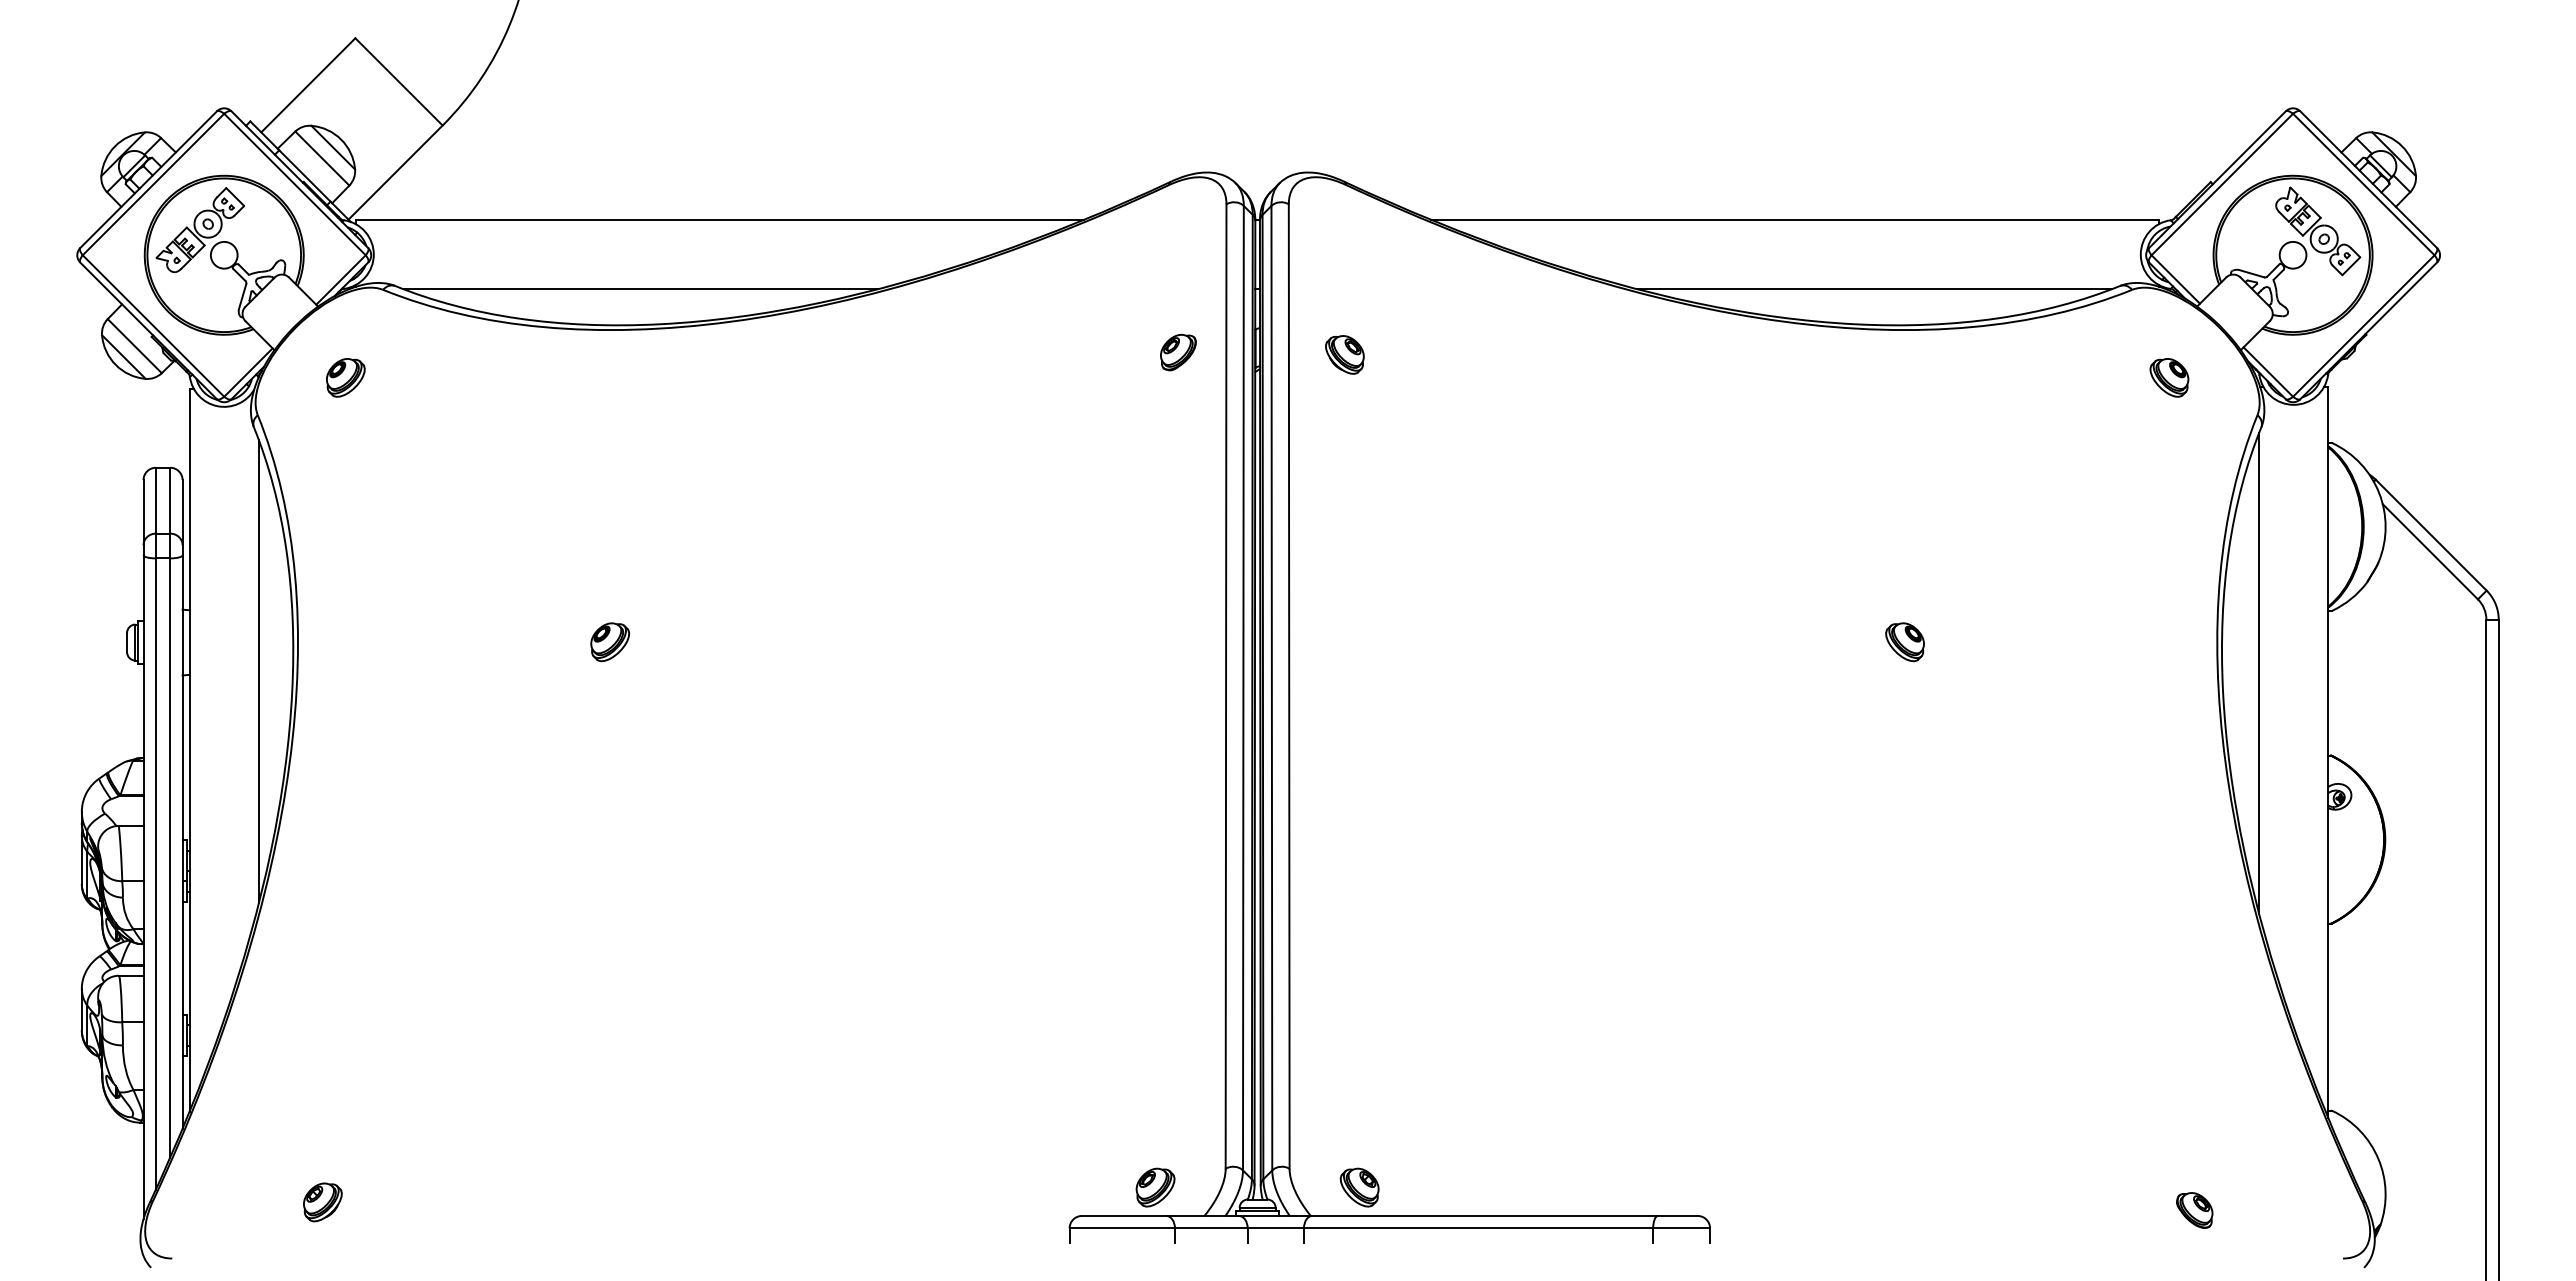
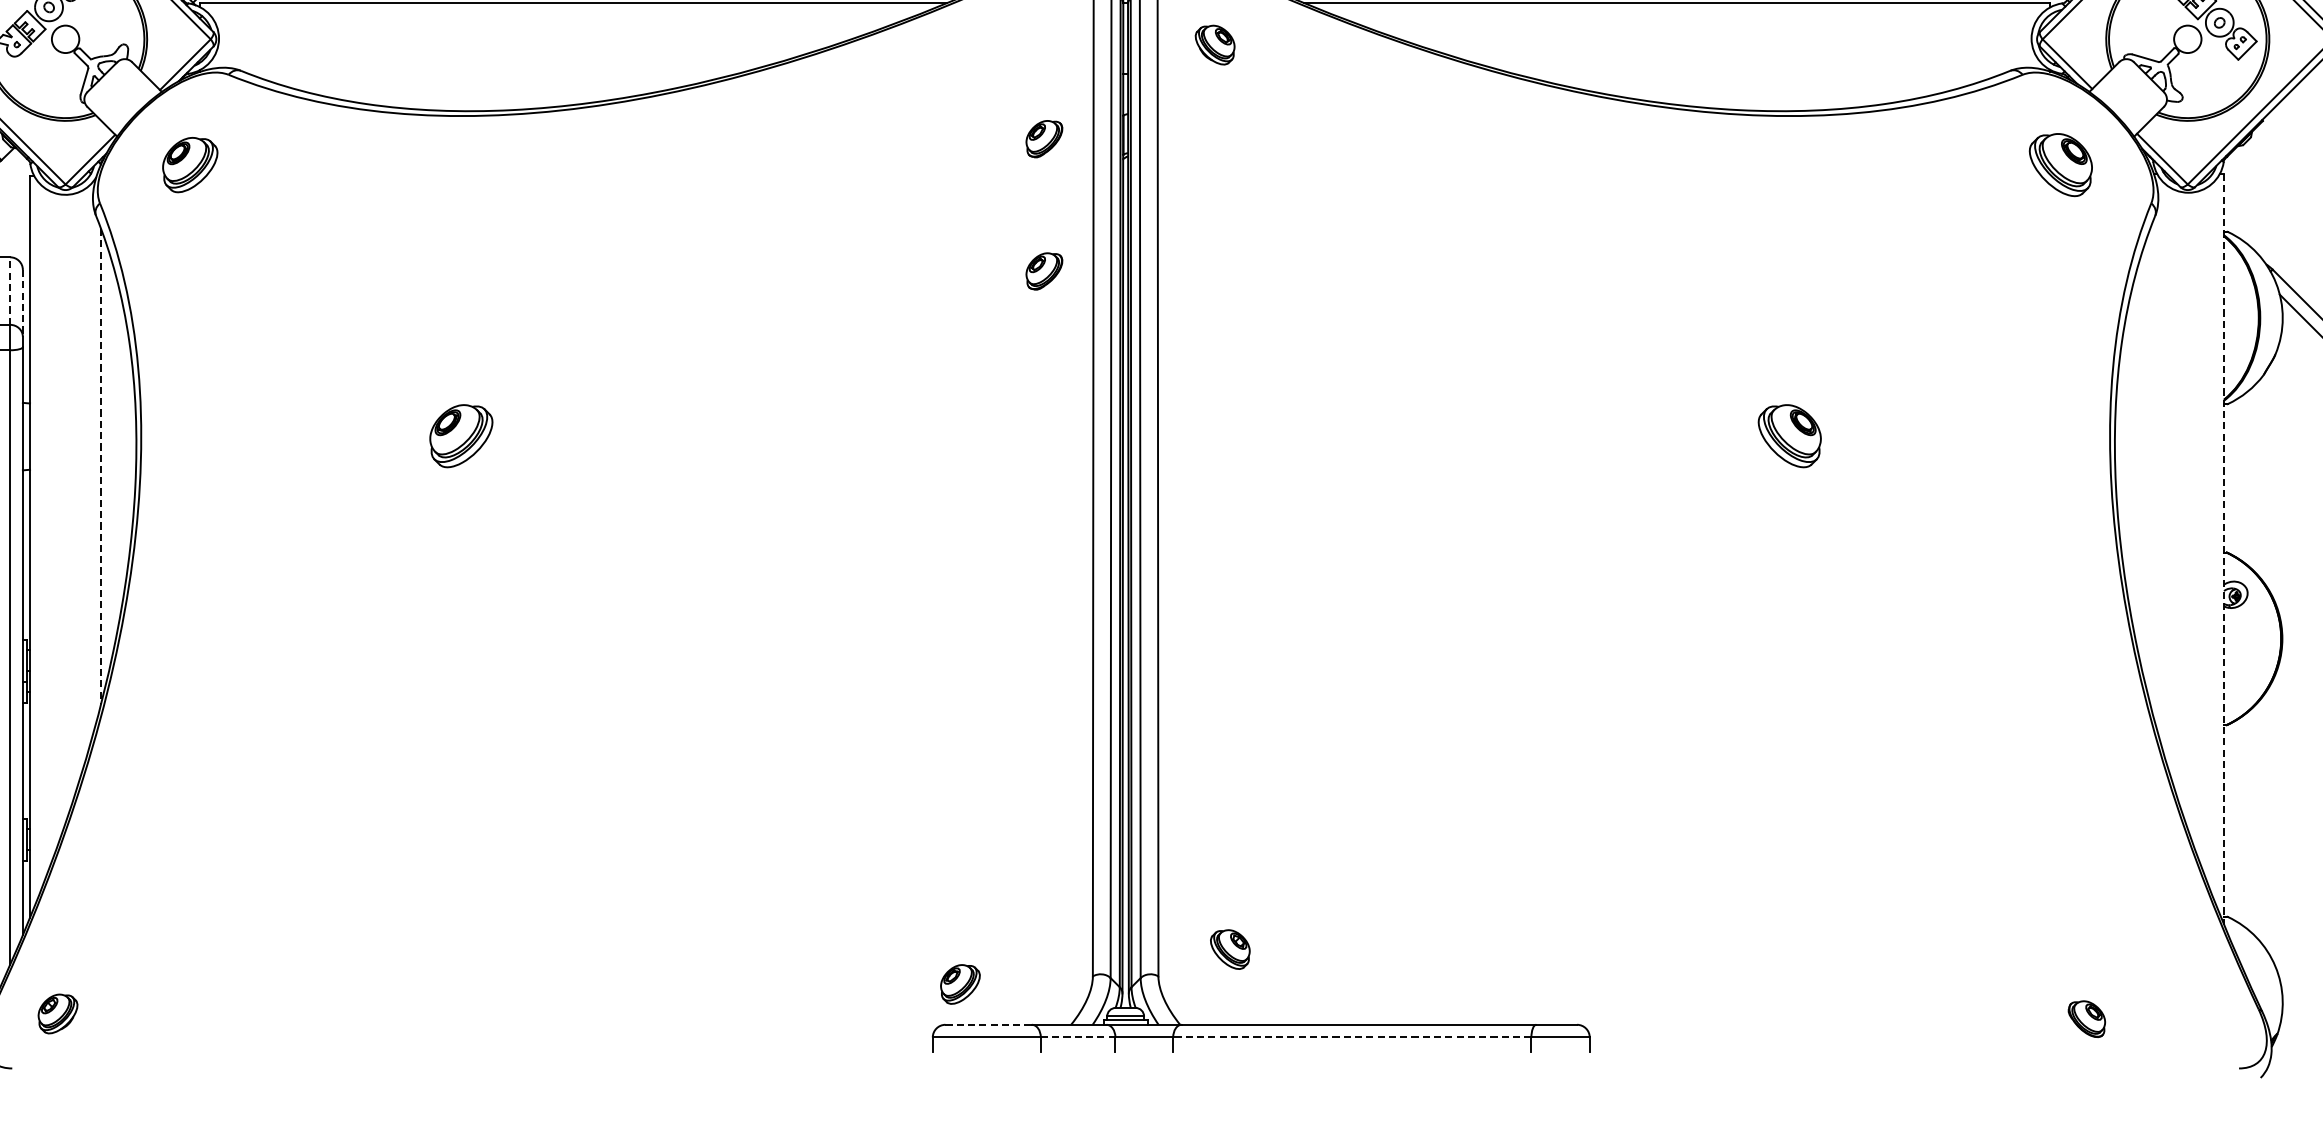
line: (640, 289) -> (492, 74), removed
line: (1874, 289) -> (1758, 74), removed
part: (1344, 354) -> (1214, 44), moved
part: (345, 377) -> (189, 164), size x1.4
part: (2169, 377) -> (2061, 164), size x1.6
part: (1178, 481) -> (1044, 271), added
line: (170, 500) -> (10, 290), solid -> dashed
line: (182, 512) -> (22, 303), solid -> dashed
part: (610, 642) -> (461, 436), size x1.6
part: (1904, 642) -> (1789, 436), size x1.6
line: (258, 671) -> (100, 466), solid -> dashed
line: (2259, 672) -> (2153, 467), removed
line: (2328, 752) -> (2224, 549), solid -> dashed
part: (1155, 1187) -> (960, 984), moved
part: (1359, 1187) -> (1230, 949), moved
part: (322, 1202) -> (57, 1014), moved
line: (1124, 1215) -> (989, 1024), solid -> dashed
line: (1211, 1228) -> (1078, 1037), solid -> dashed
line: (1478, 1228) -> (1352, 1037), solid -> dashed

